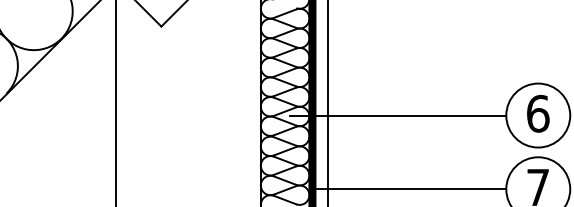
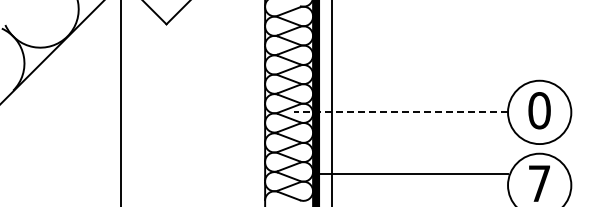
text: (538, 113) -> (539, 110), 6 -> 0
line: (397, 115) -> (400, 112), solid -> dashed
line: (410, 189) -> (413, 174), moved

